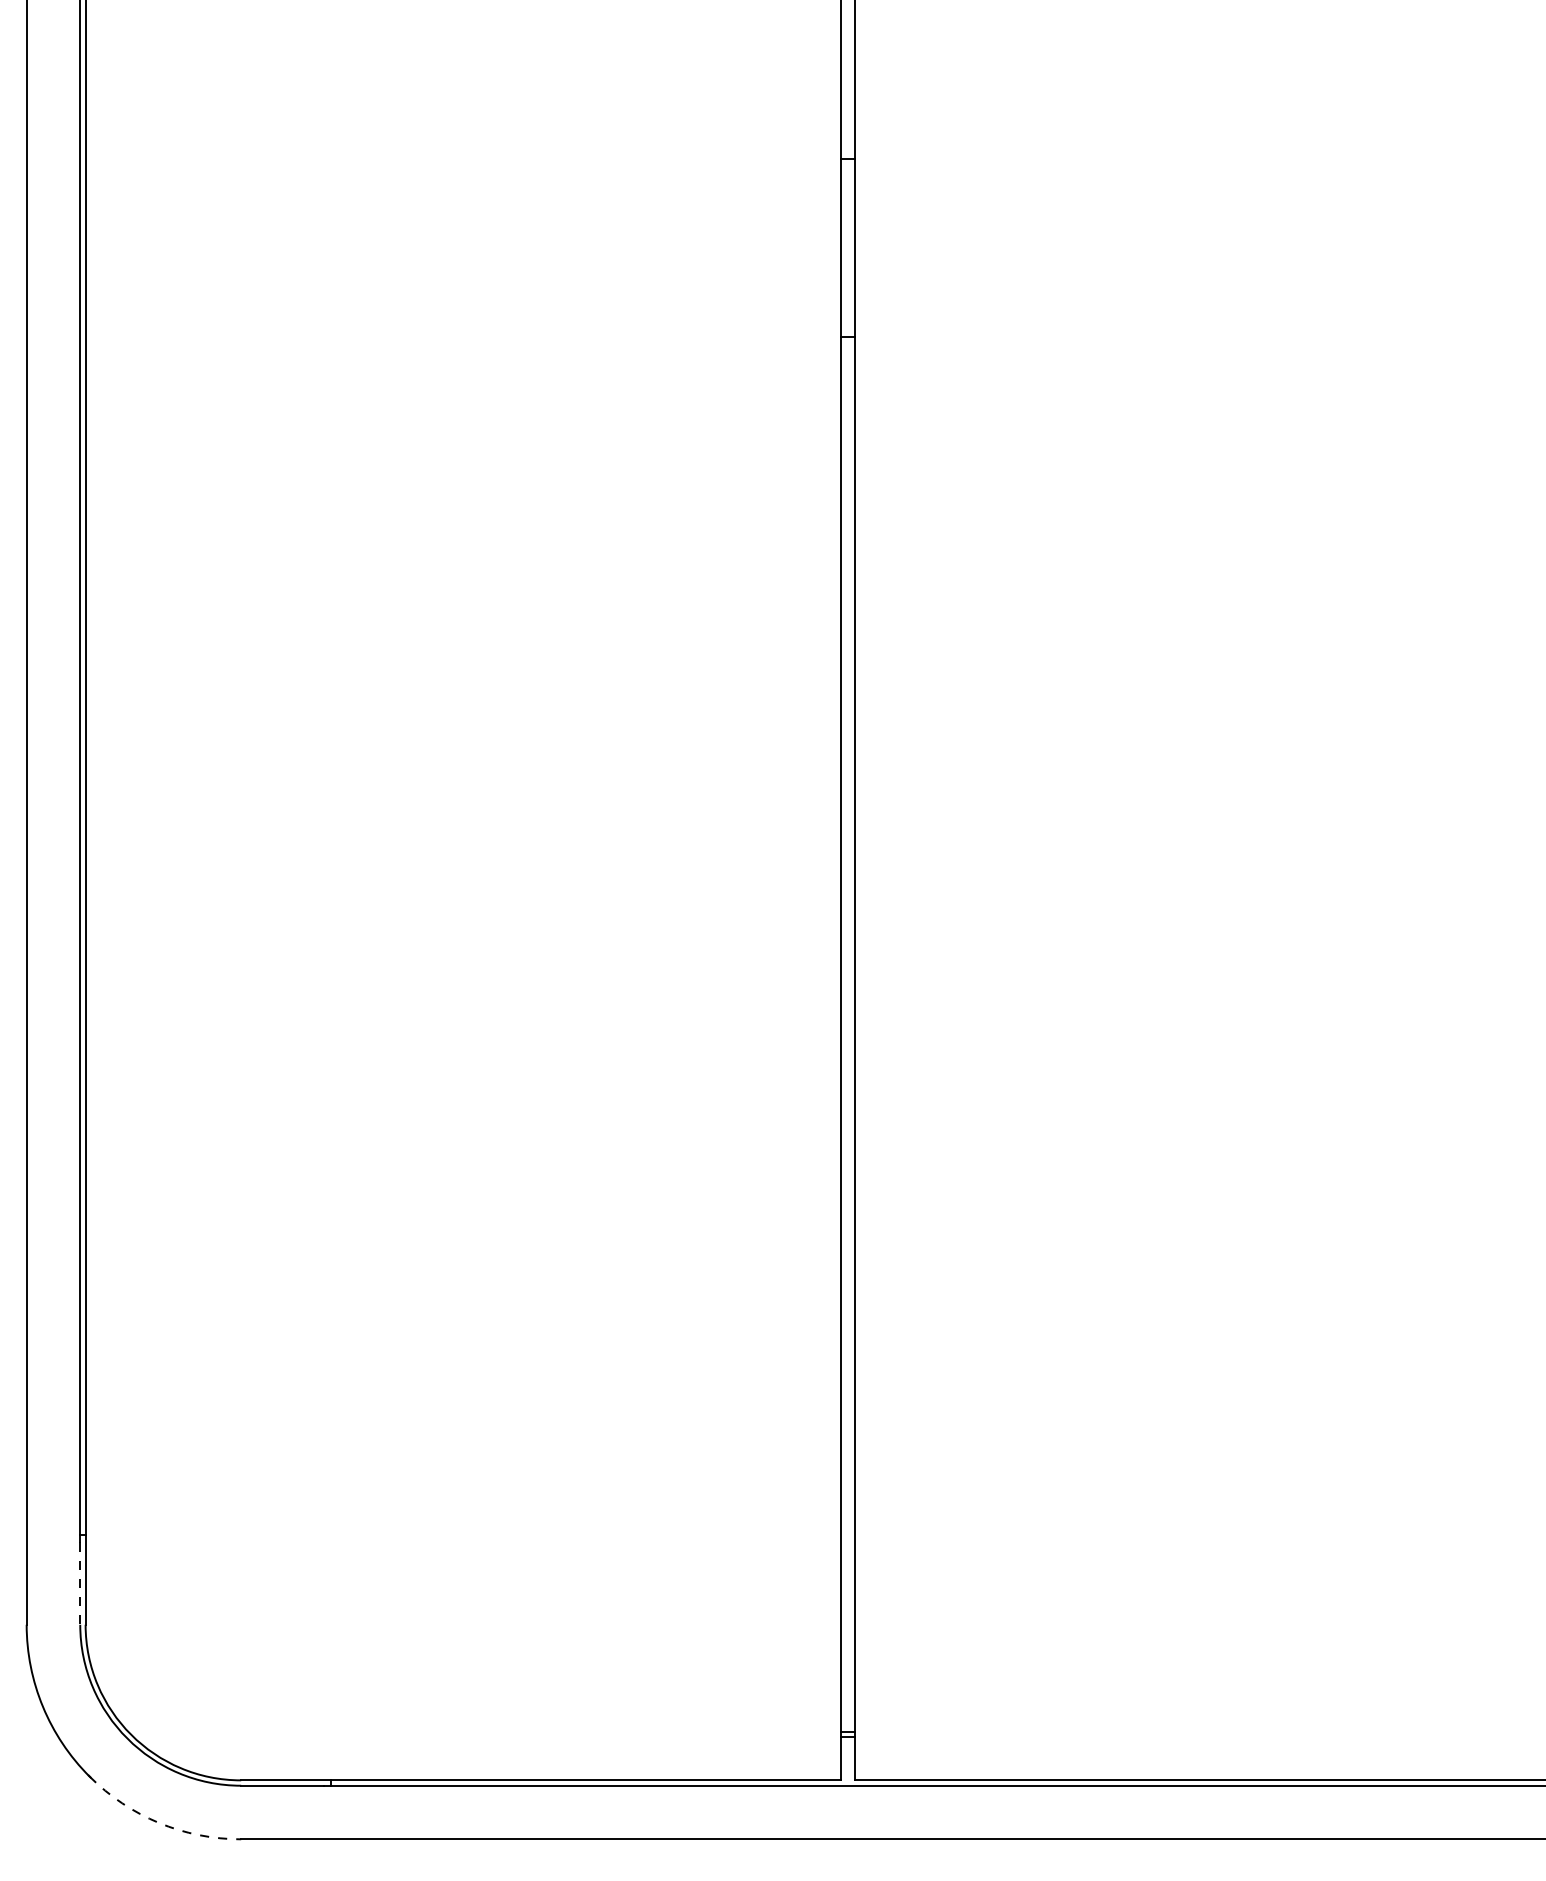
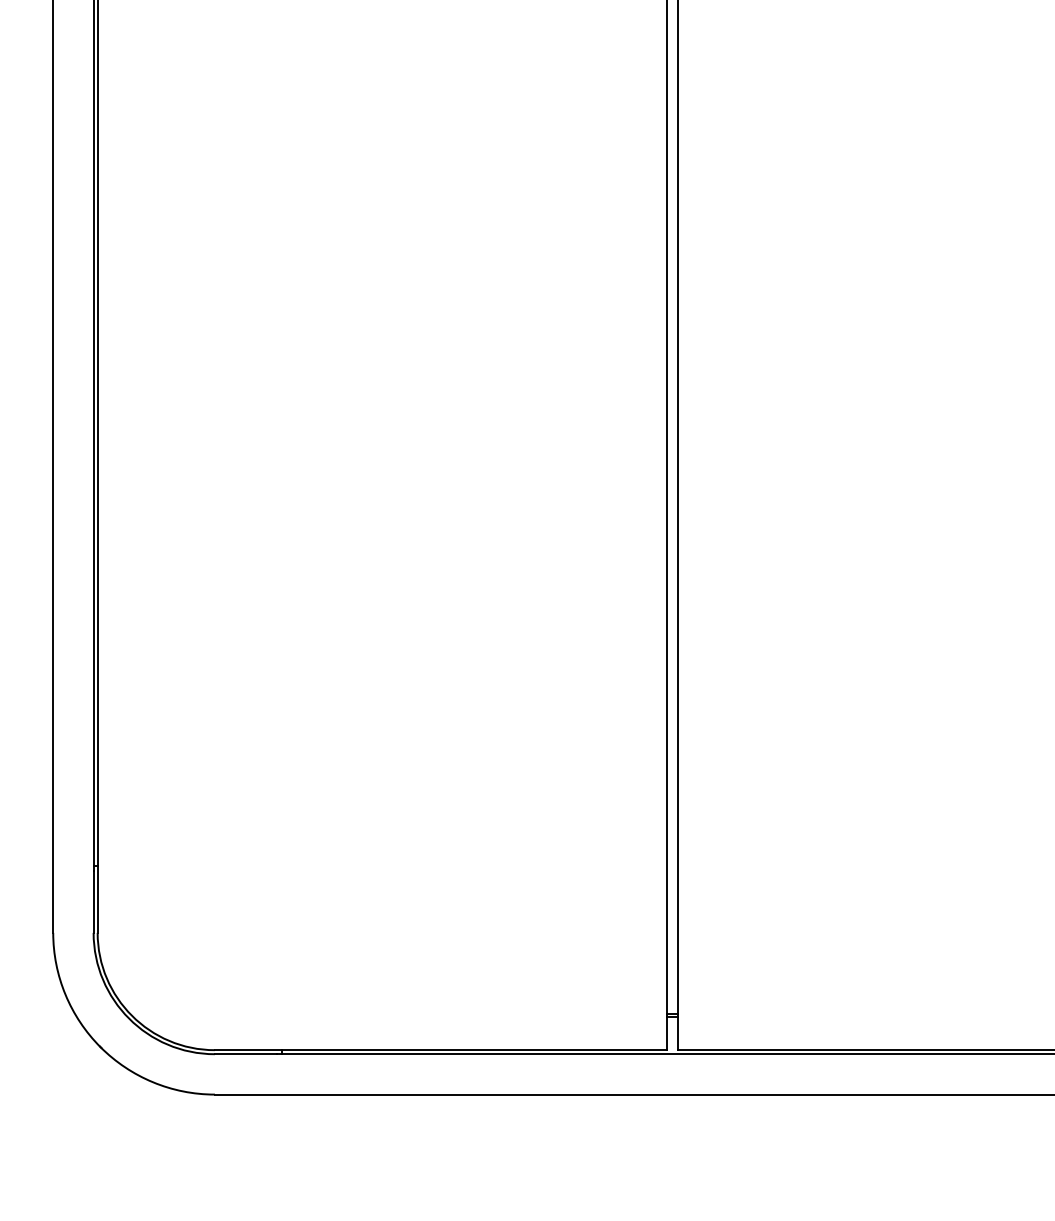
line: (80, 1584) -> (93, 902), dashed -> solid
arc: (159, 1822) -> (153, 1081), dashed -> solid

